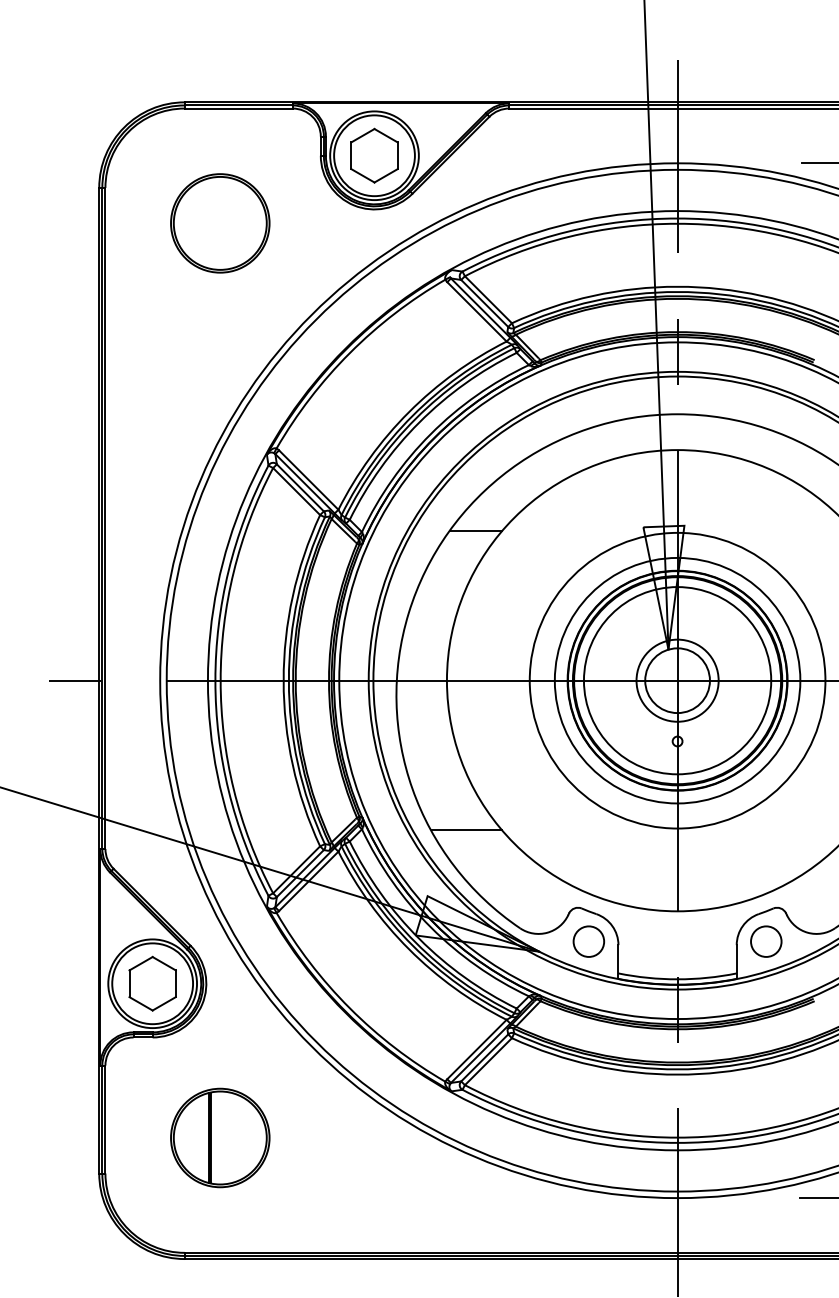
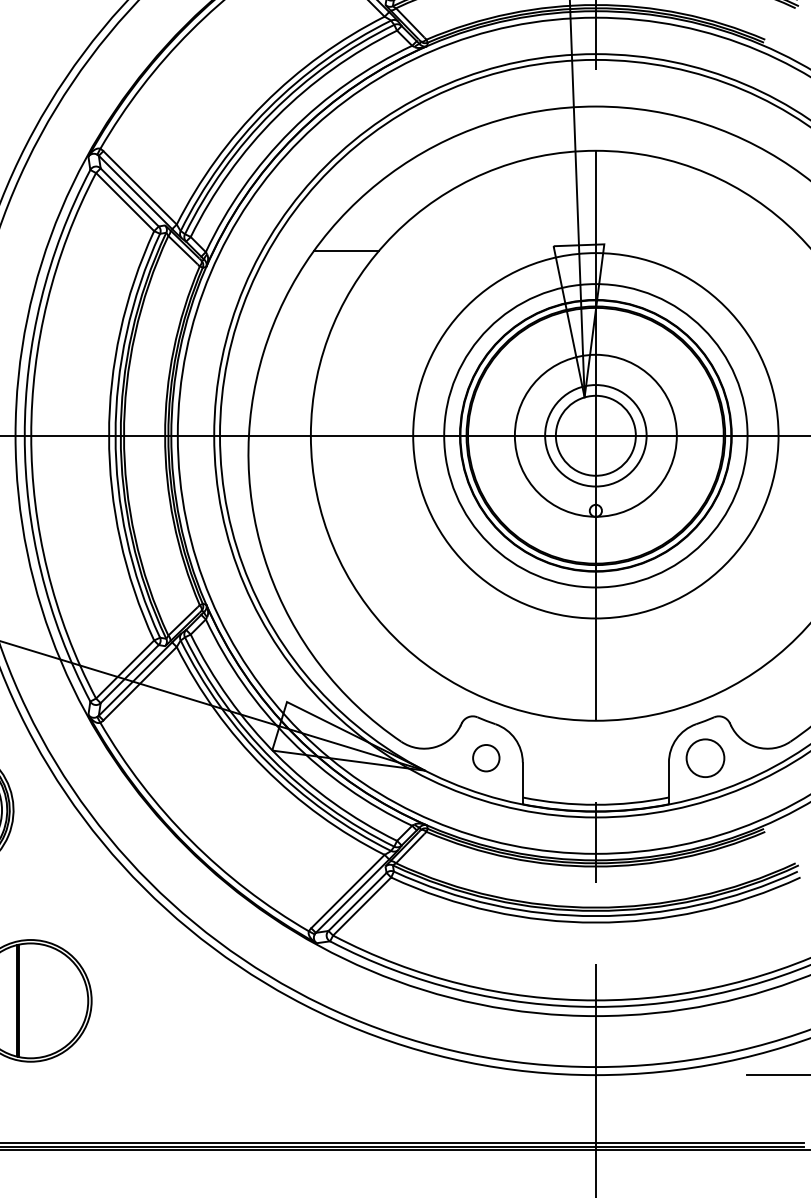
circle: (677, 680) -> (595, 435), size x0.7
line: (466, 830) -> (335, 620), removed
circle: (588, 941) -> (485, 758), size x0.7

